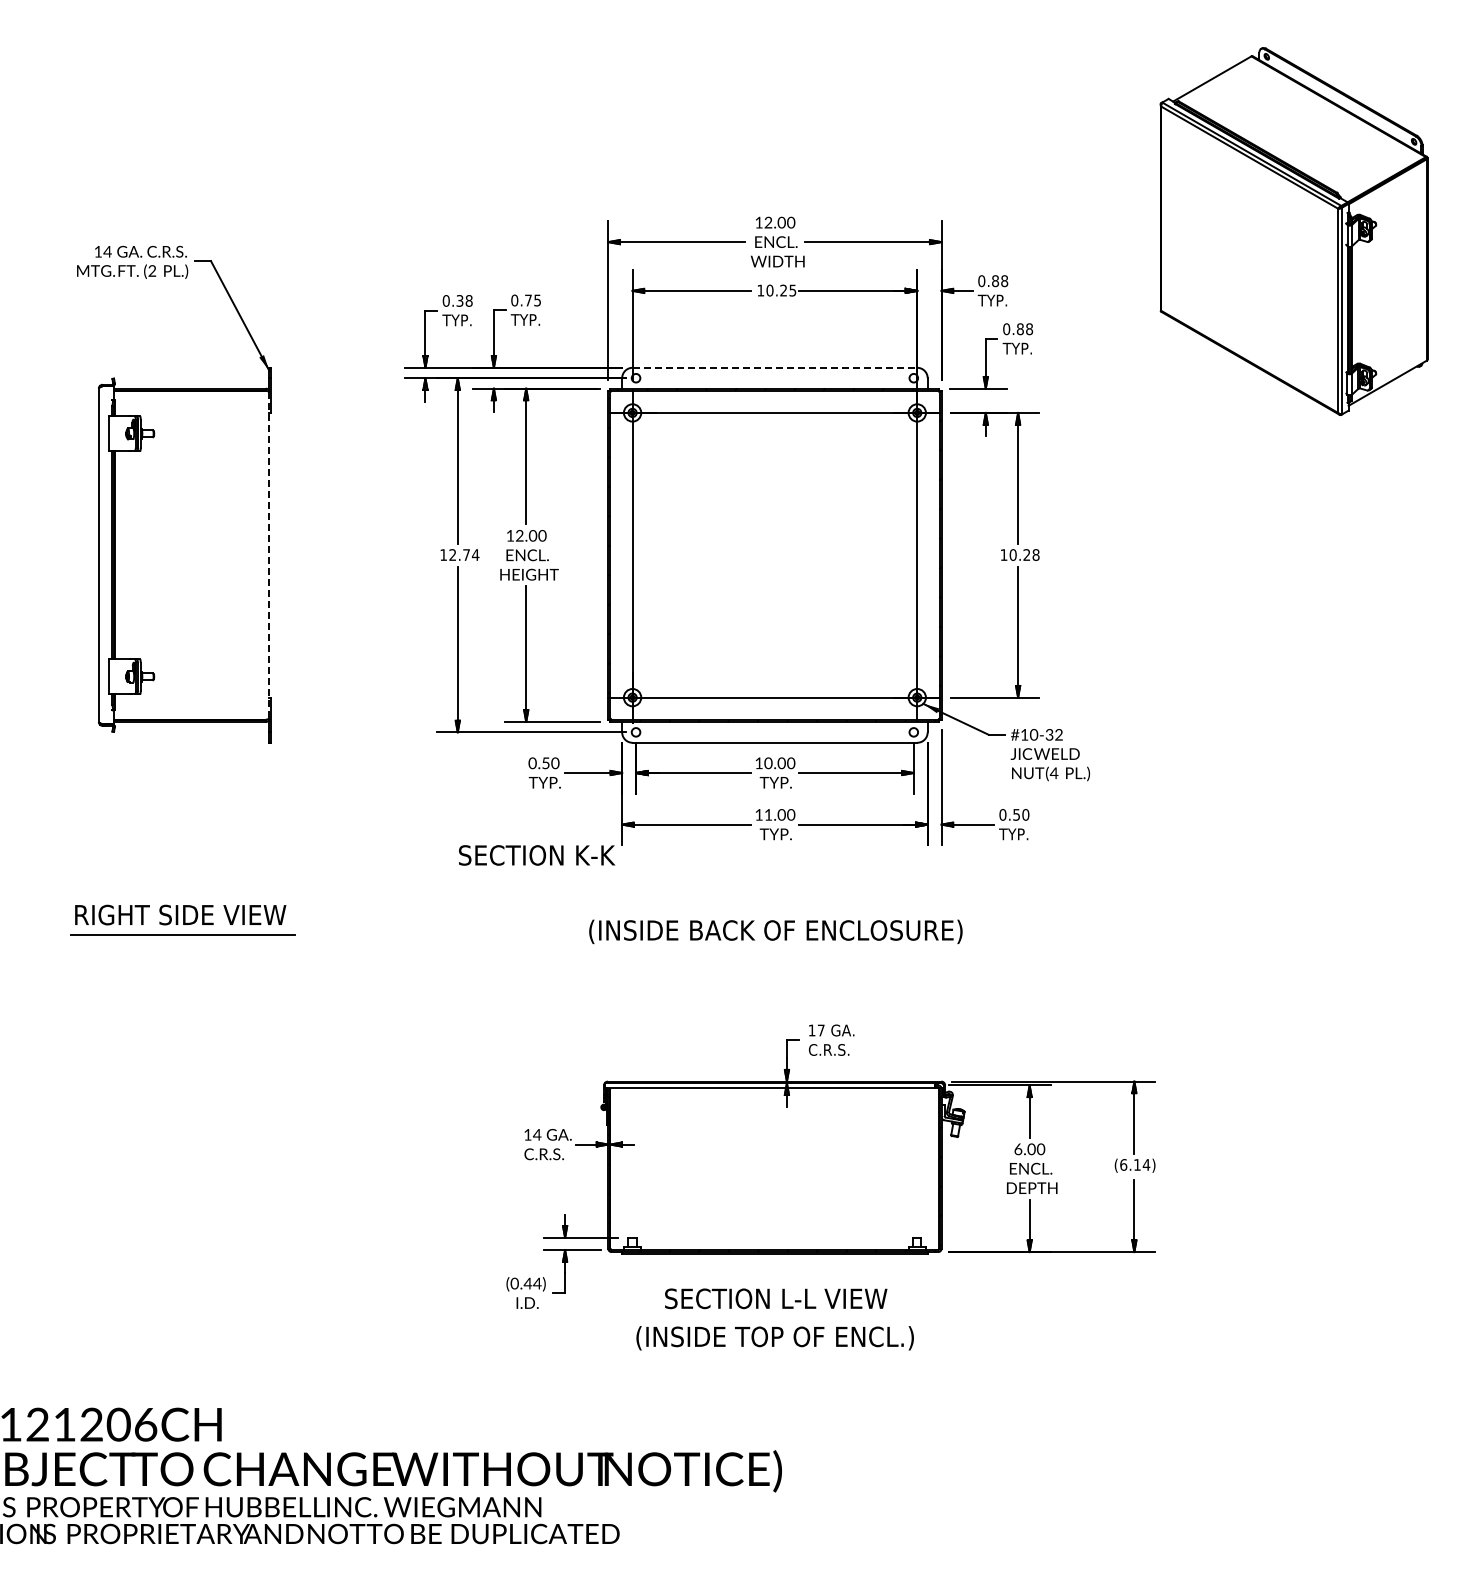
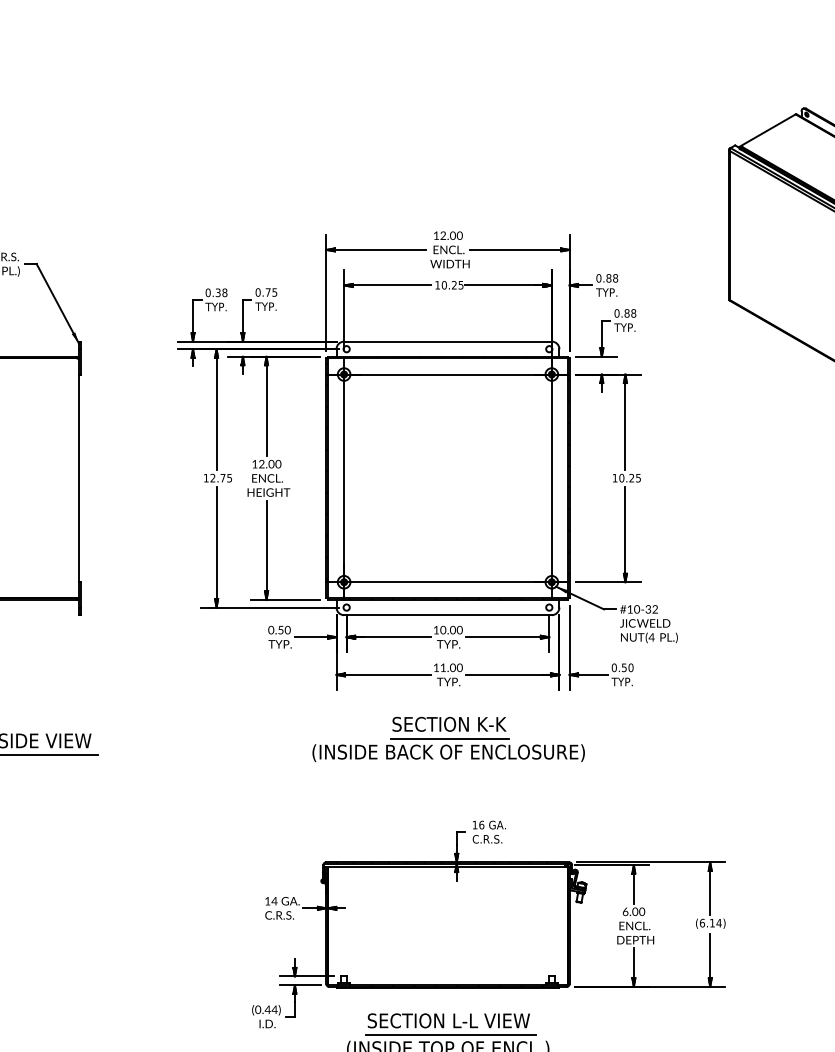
line: (775, 367) -> (448, 341), dashed -> solid
text: (475, 554) -> (229, 477), 12.74 -> 12.75
text: (1035, 554) -> (638, 477), 10.28 -> 10.25
line: (269, 555) -> (79, 478), dashed -> solid
text: (537, 855) -> (449, 724), moved
line: (777, 912) -> (449, 739), added
text: (820, 1030) -> (481, 825), 17 -> 16
line: (778, 1318) -> (450, 1035), added

